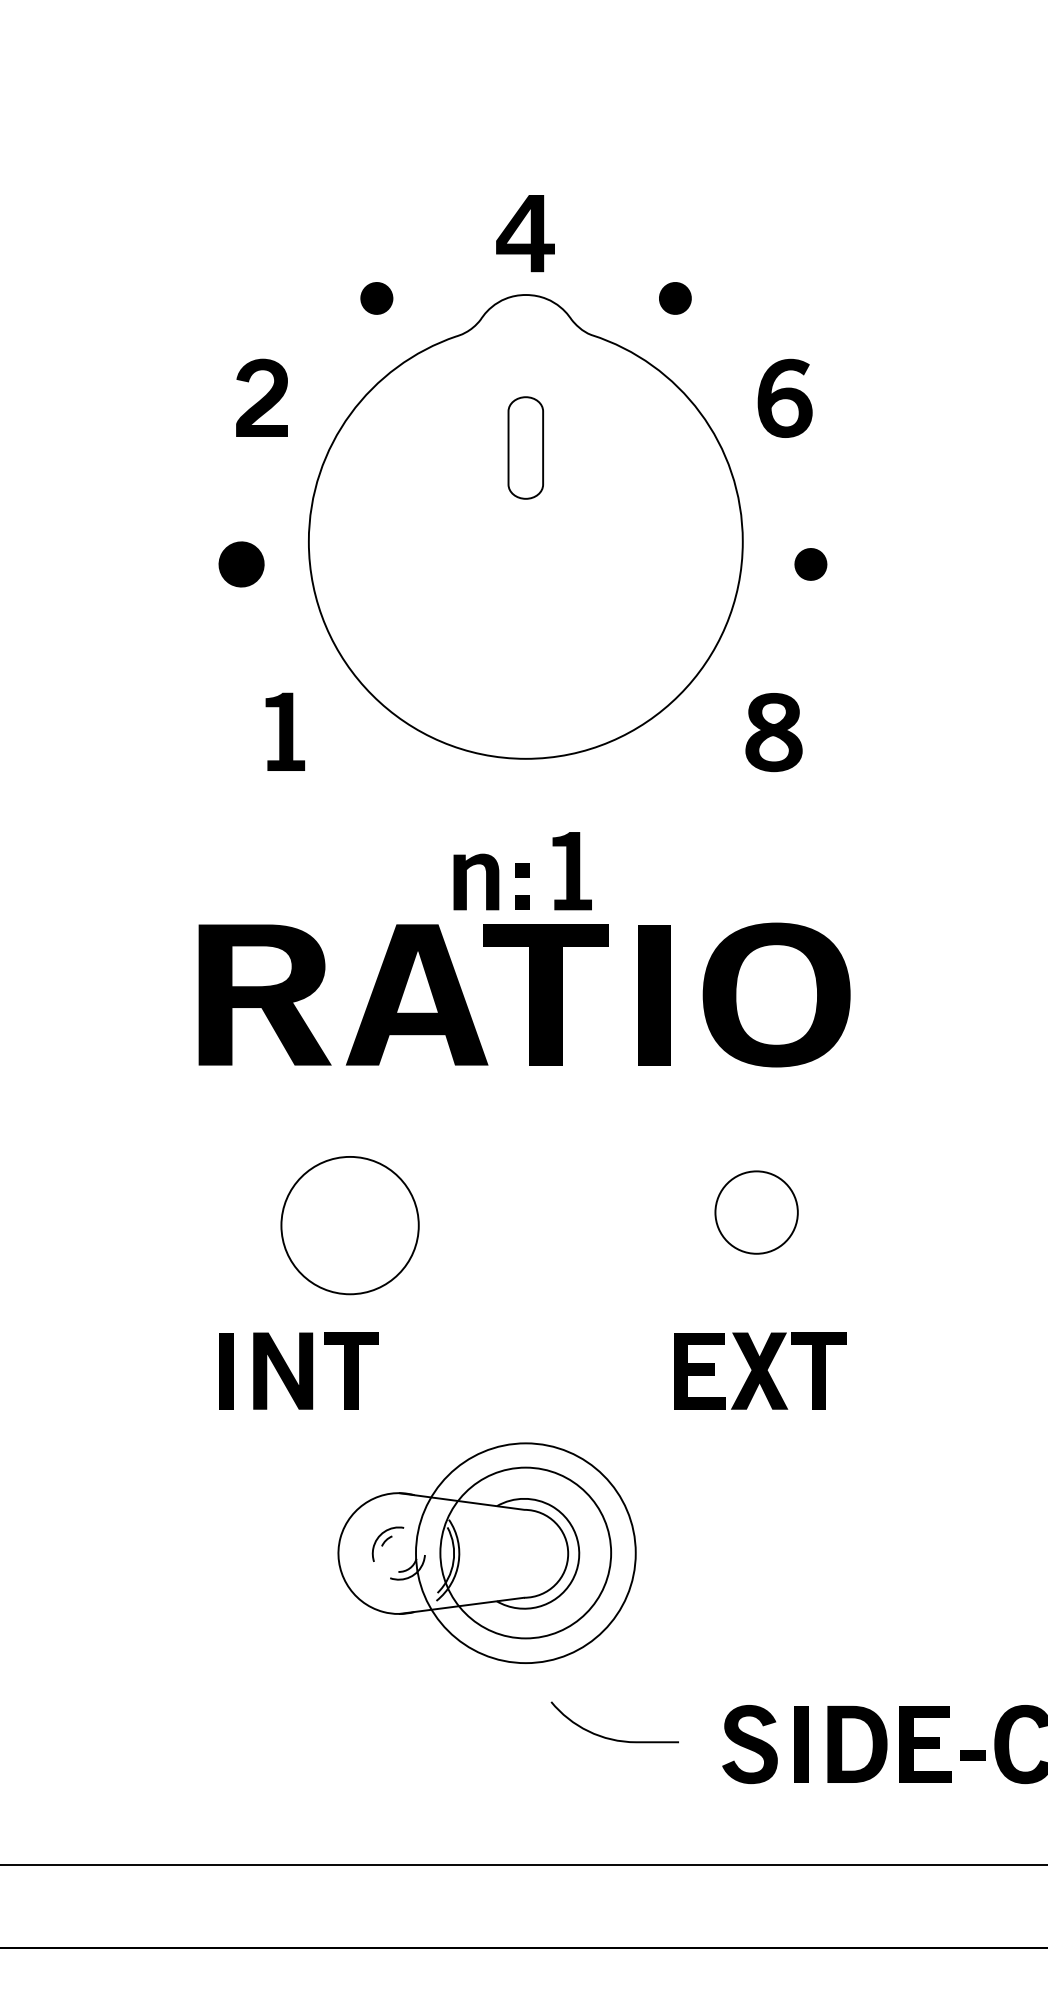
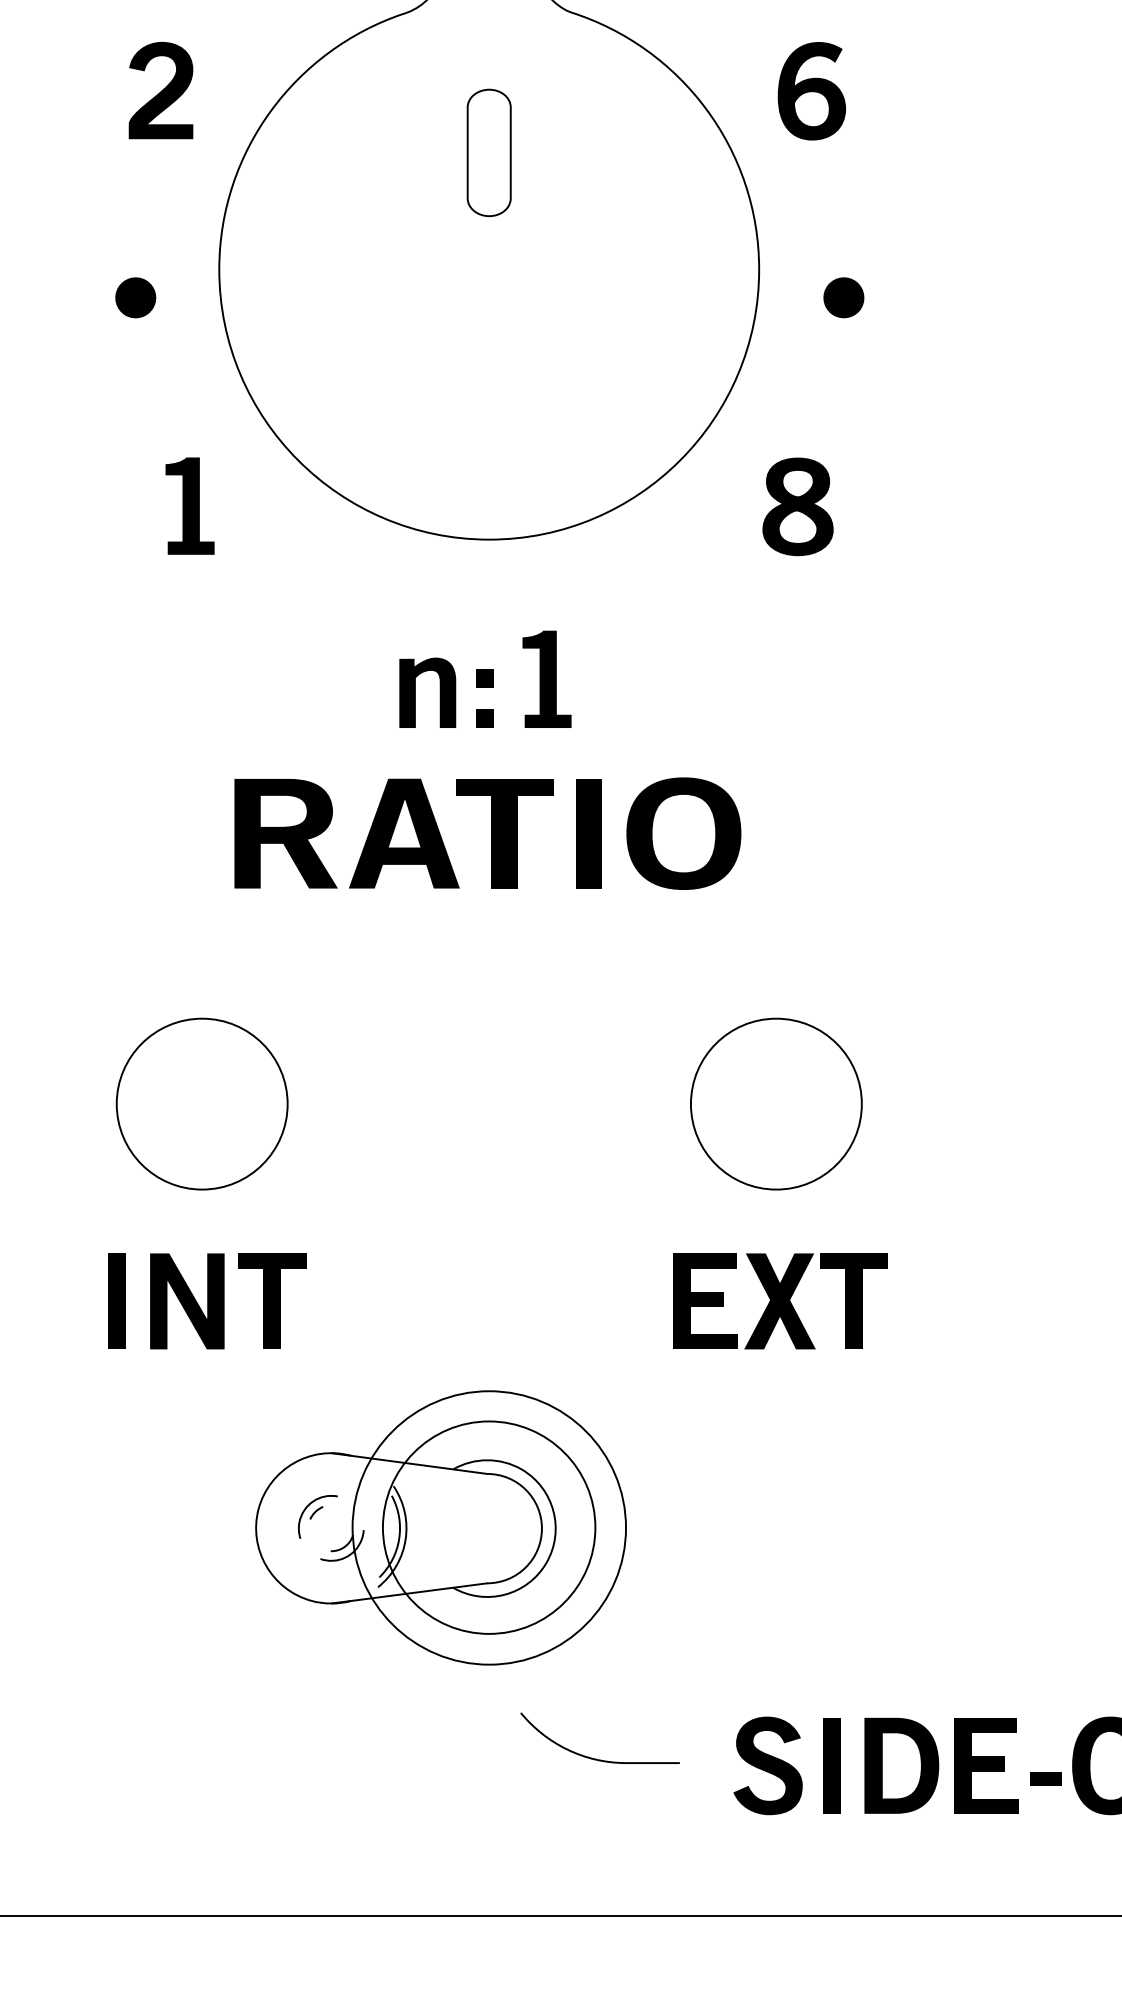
part: (241, 564) -> (135, 297), size x0.71
part: (524, 995) -> (487, 834), size x0.62
circle: (756, 1212) -> (776, 1104), size x1.67
circle: (349, 1225) -> (201, 1104), moved

